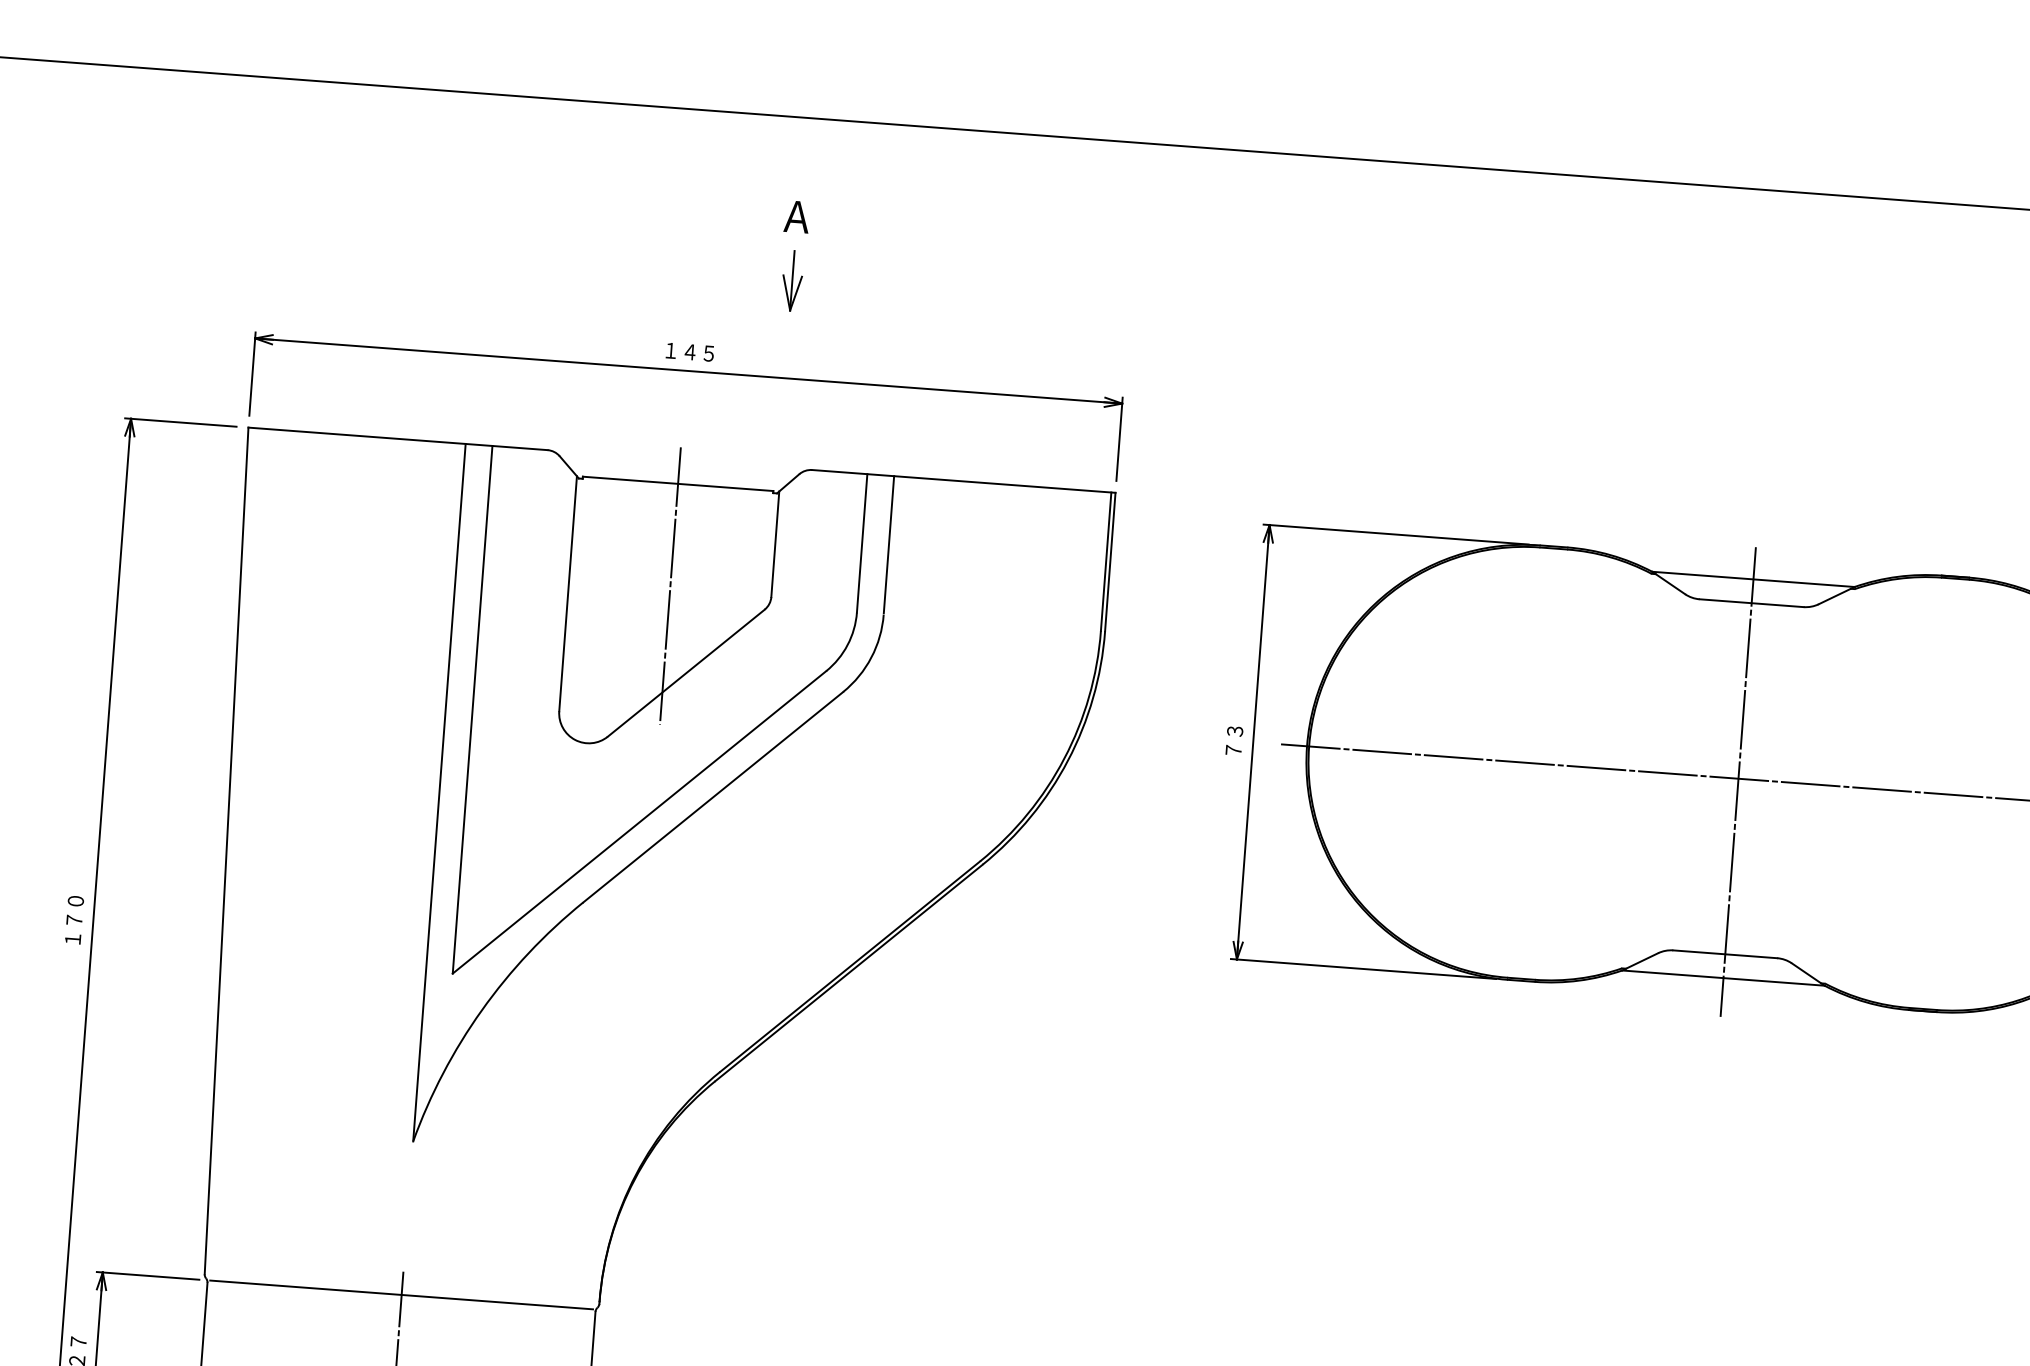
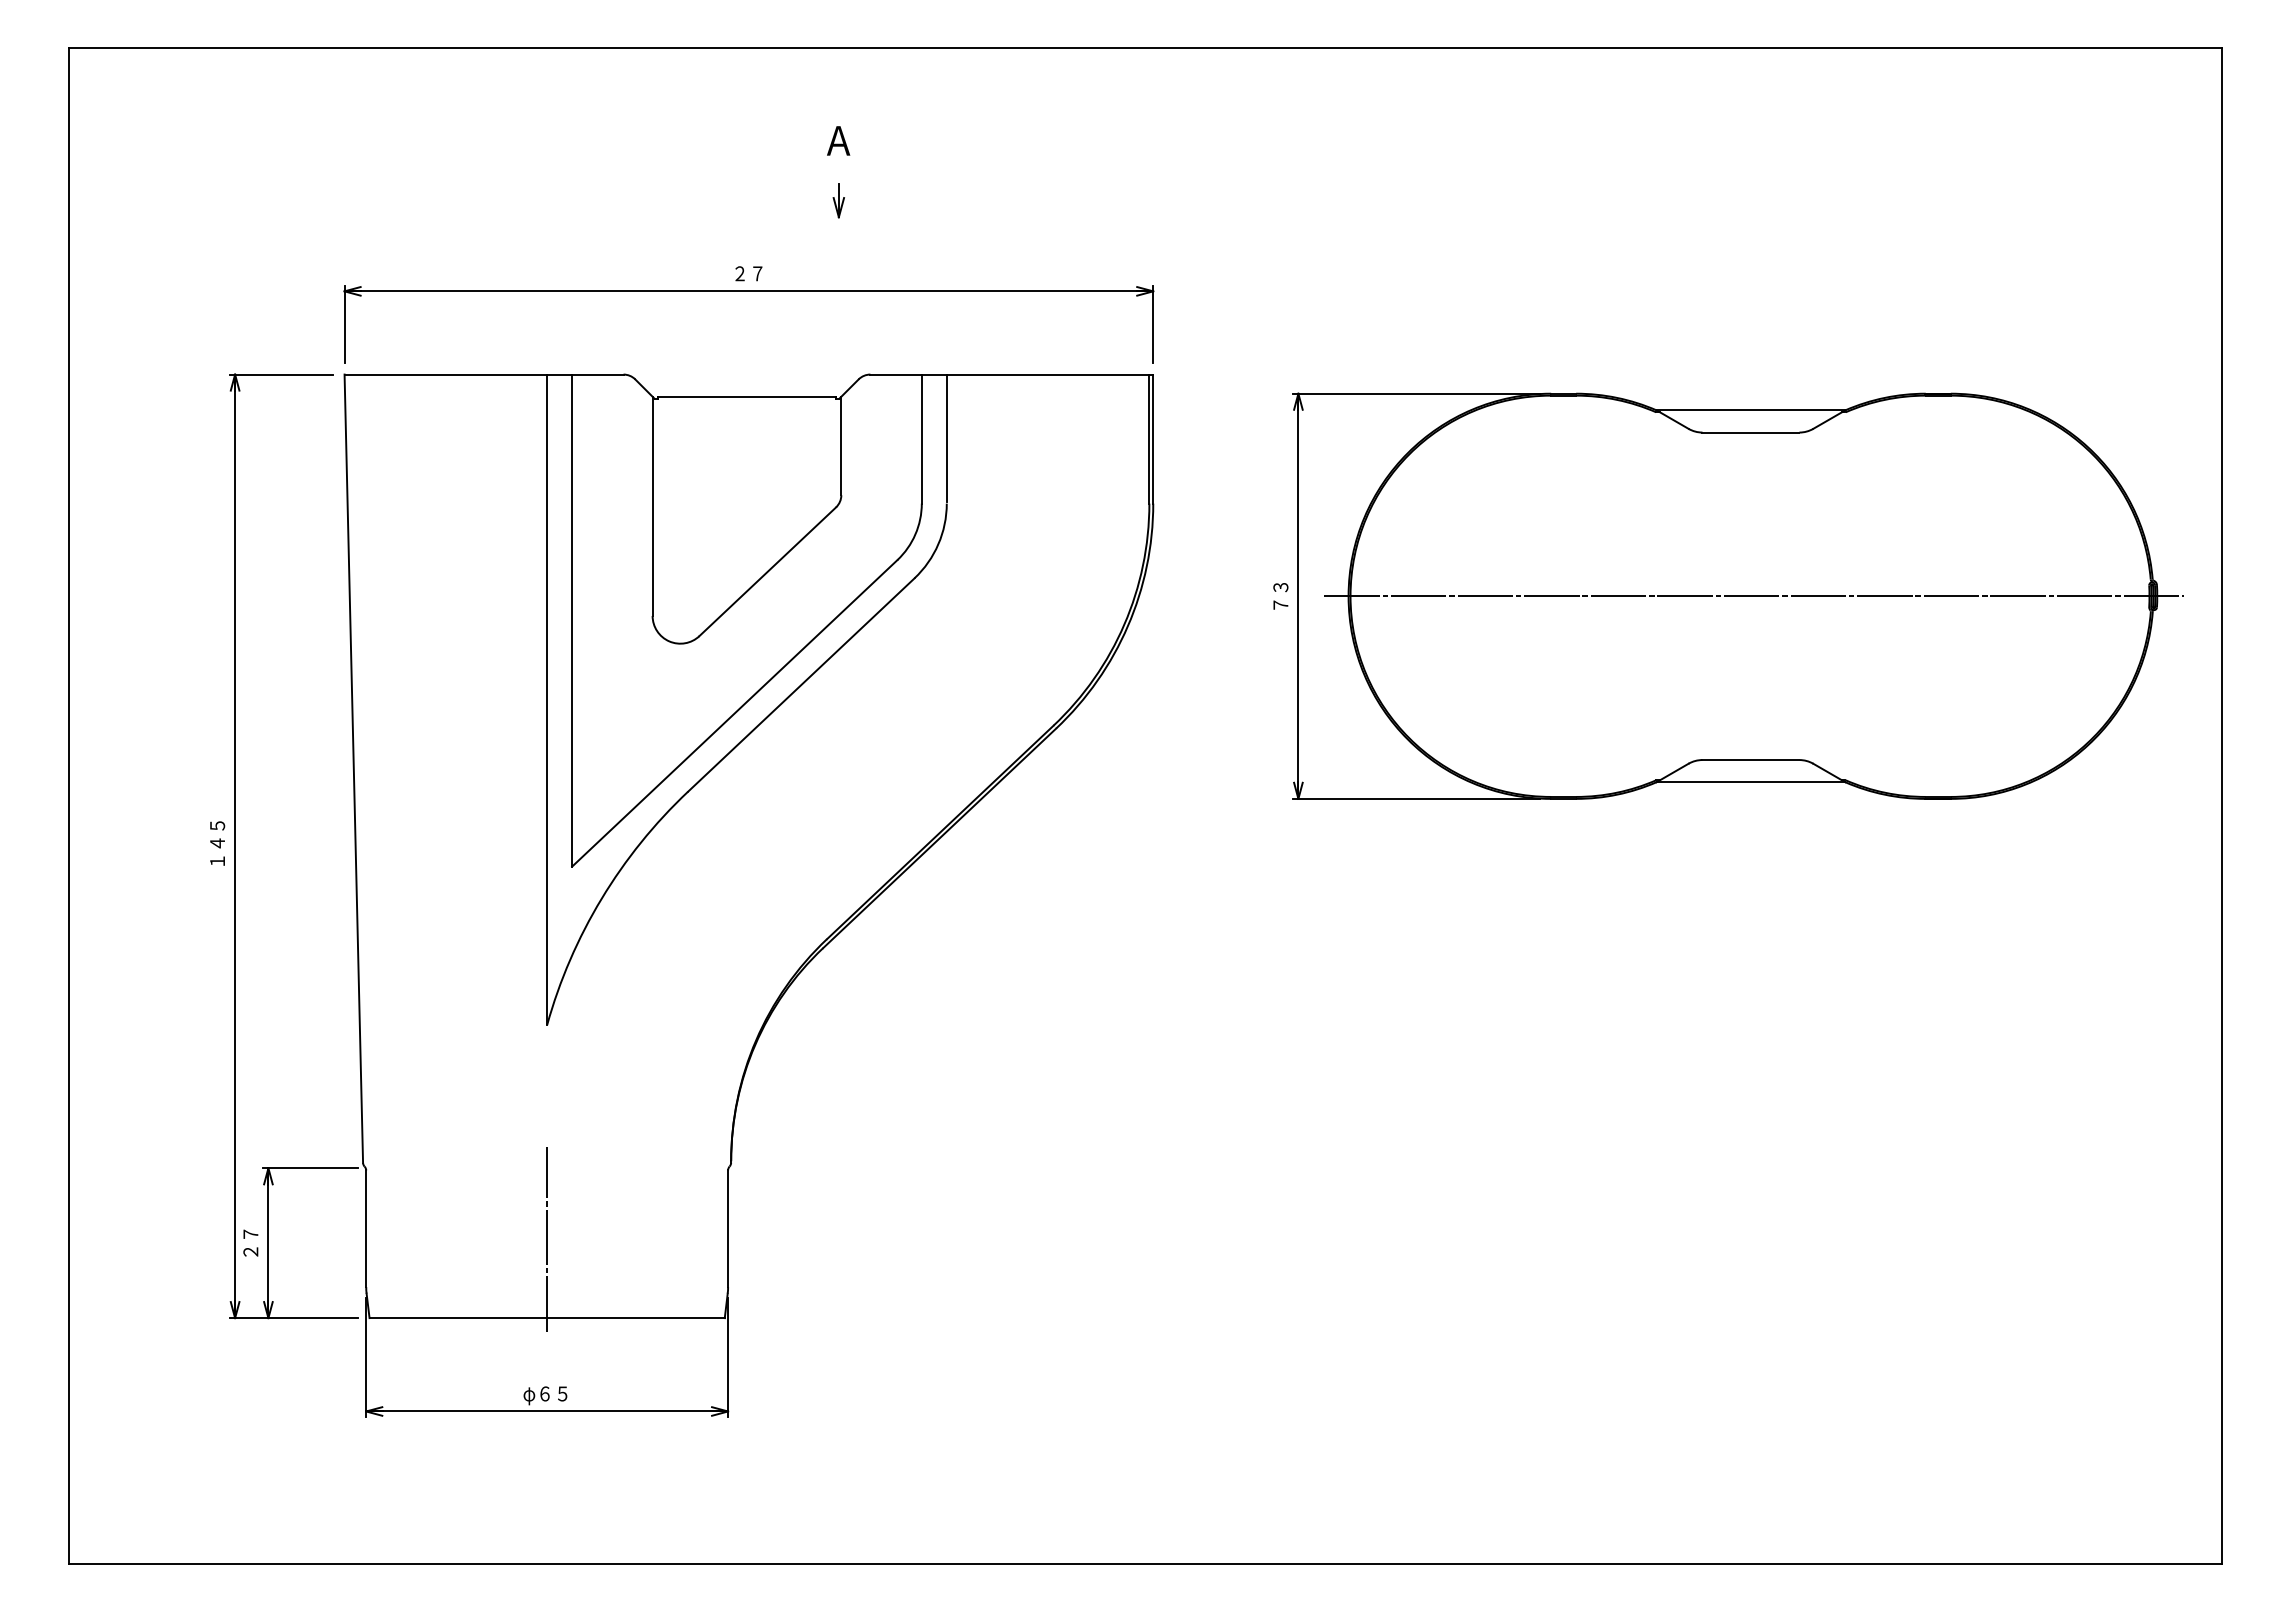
part: (792, 280) -> (838, 200), size x0.6
text: (689, 351) -> (748, 273), １４５ -> ２７
line: (669, 585) -> (746, 491), removed
line: (1737, 782) -> (1750, 599), removed
text: (75, 910) -> (217, 834), １７０ -> １４５
line: (400, 1295) -> (546, 1168), removed

